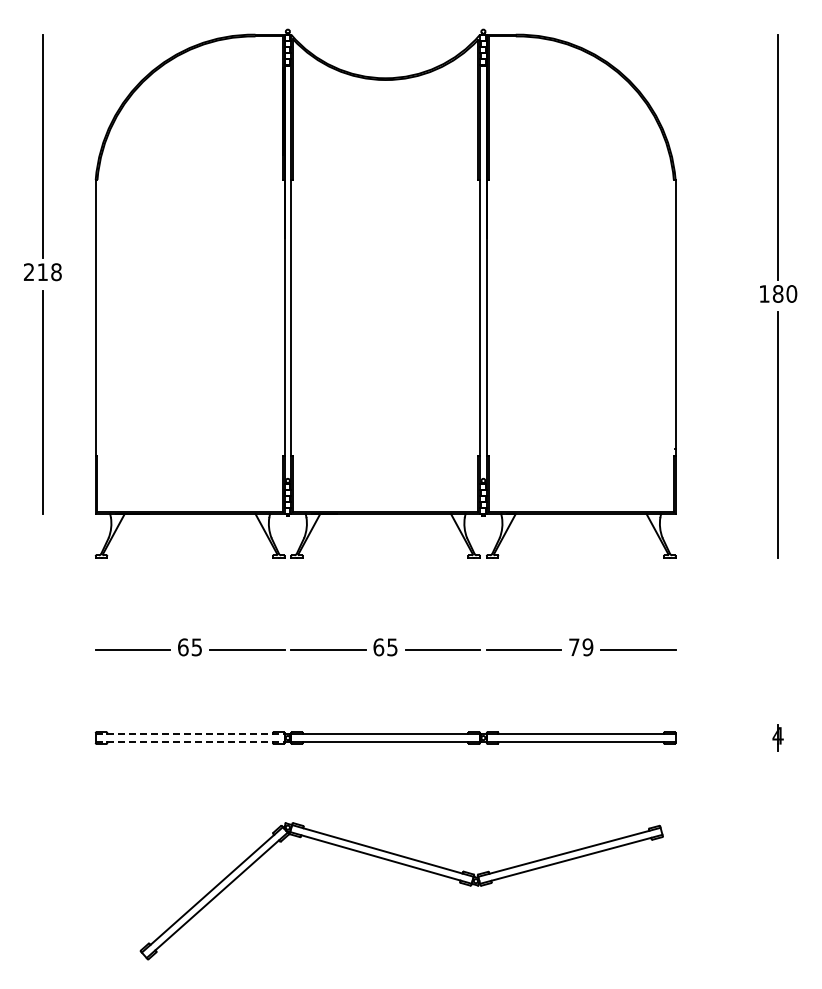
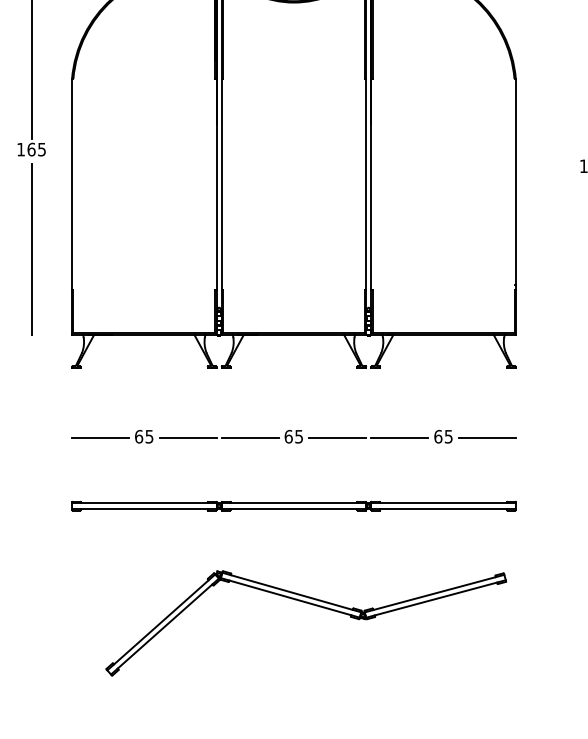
text: (42, 272) -> (31, 149), 218 -> 165
text: (581, 647) -> (443, 436), 79 -> 65
line: (190, 734) -> (144, 503), dashed -> solid
line: (190, 741) -> (144, 508), dashed -> solid

